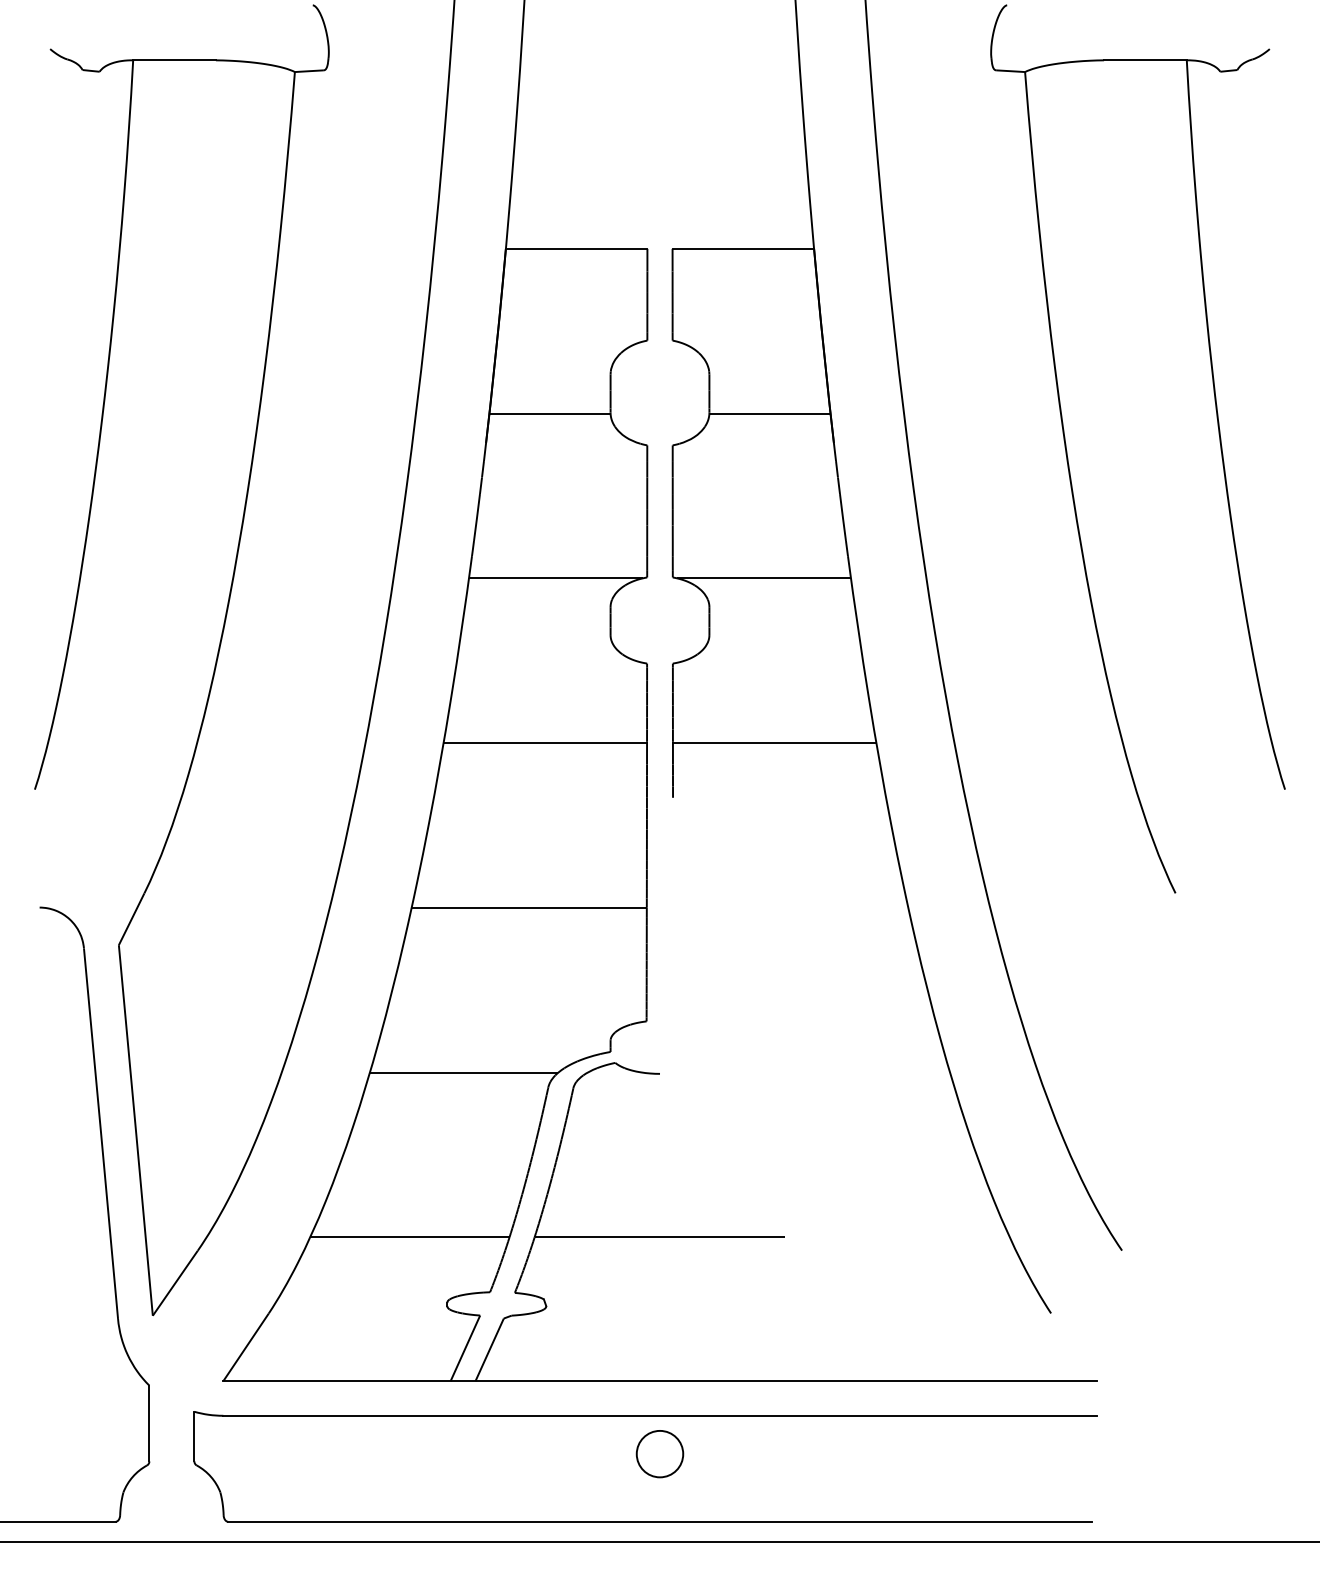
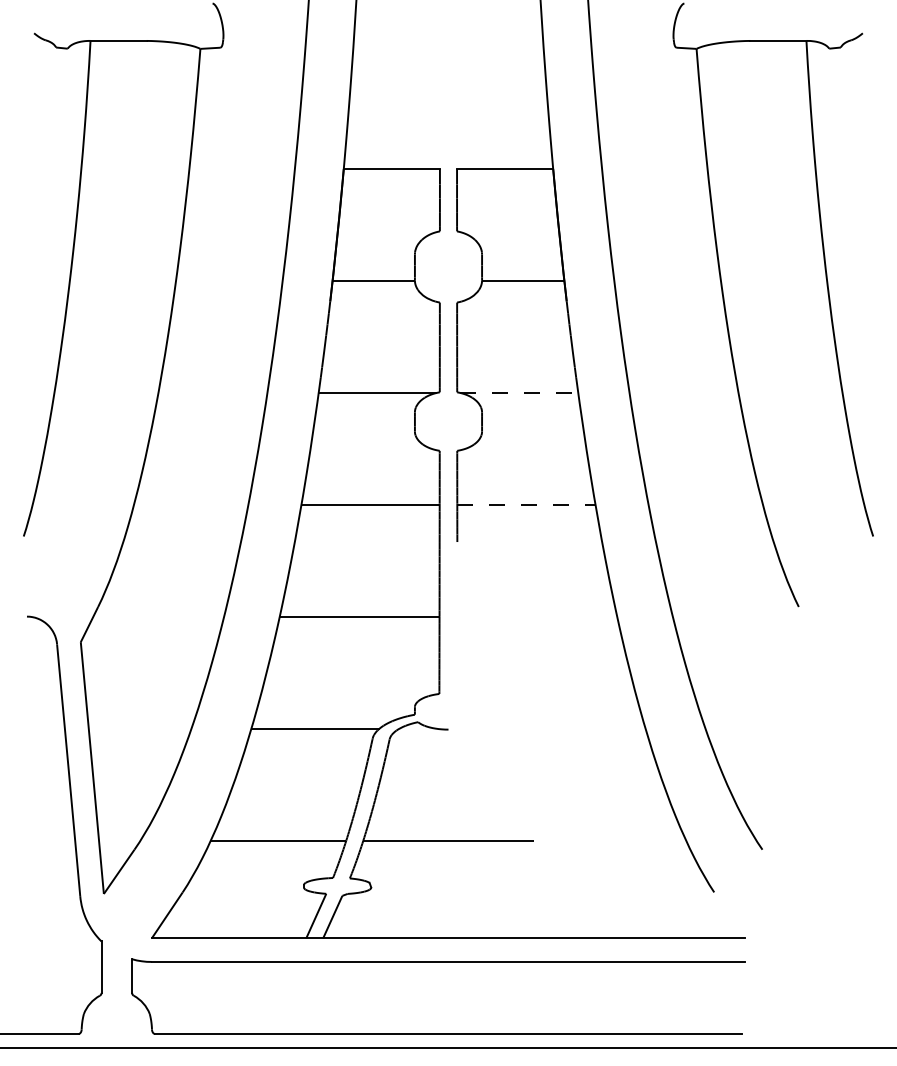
line: (764, 577) -> (519, 392), solid -> dashed
line: (774, 742) -> (526, 504), solid -> dashed
circle: (660, 1453) -> (448, 987), removed

